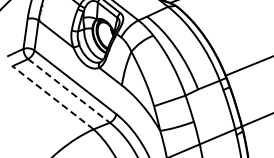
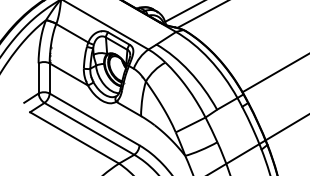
line: (69, 90) -> (89, 128), dashed -> solid
line: (53, 97) -> (74, 137), dashed -> solid

